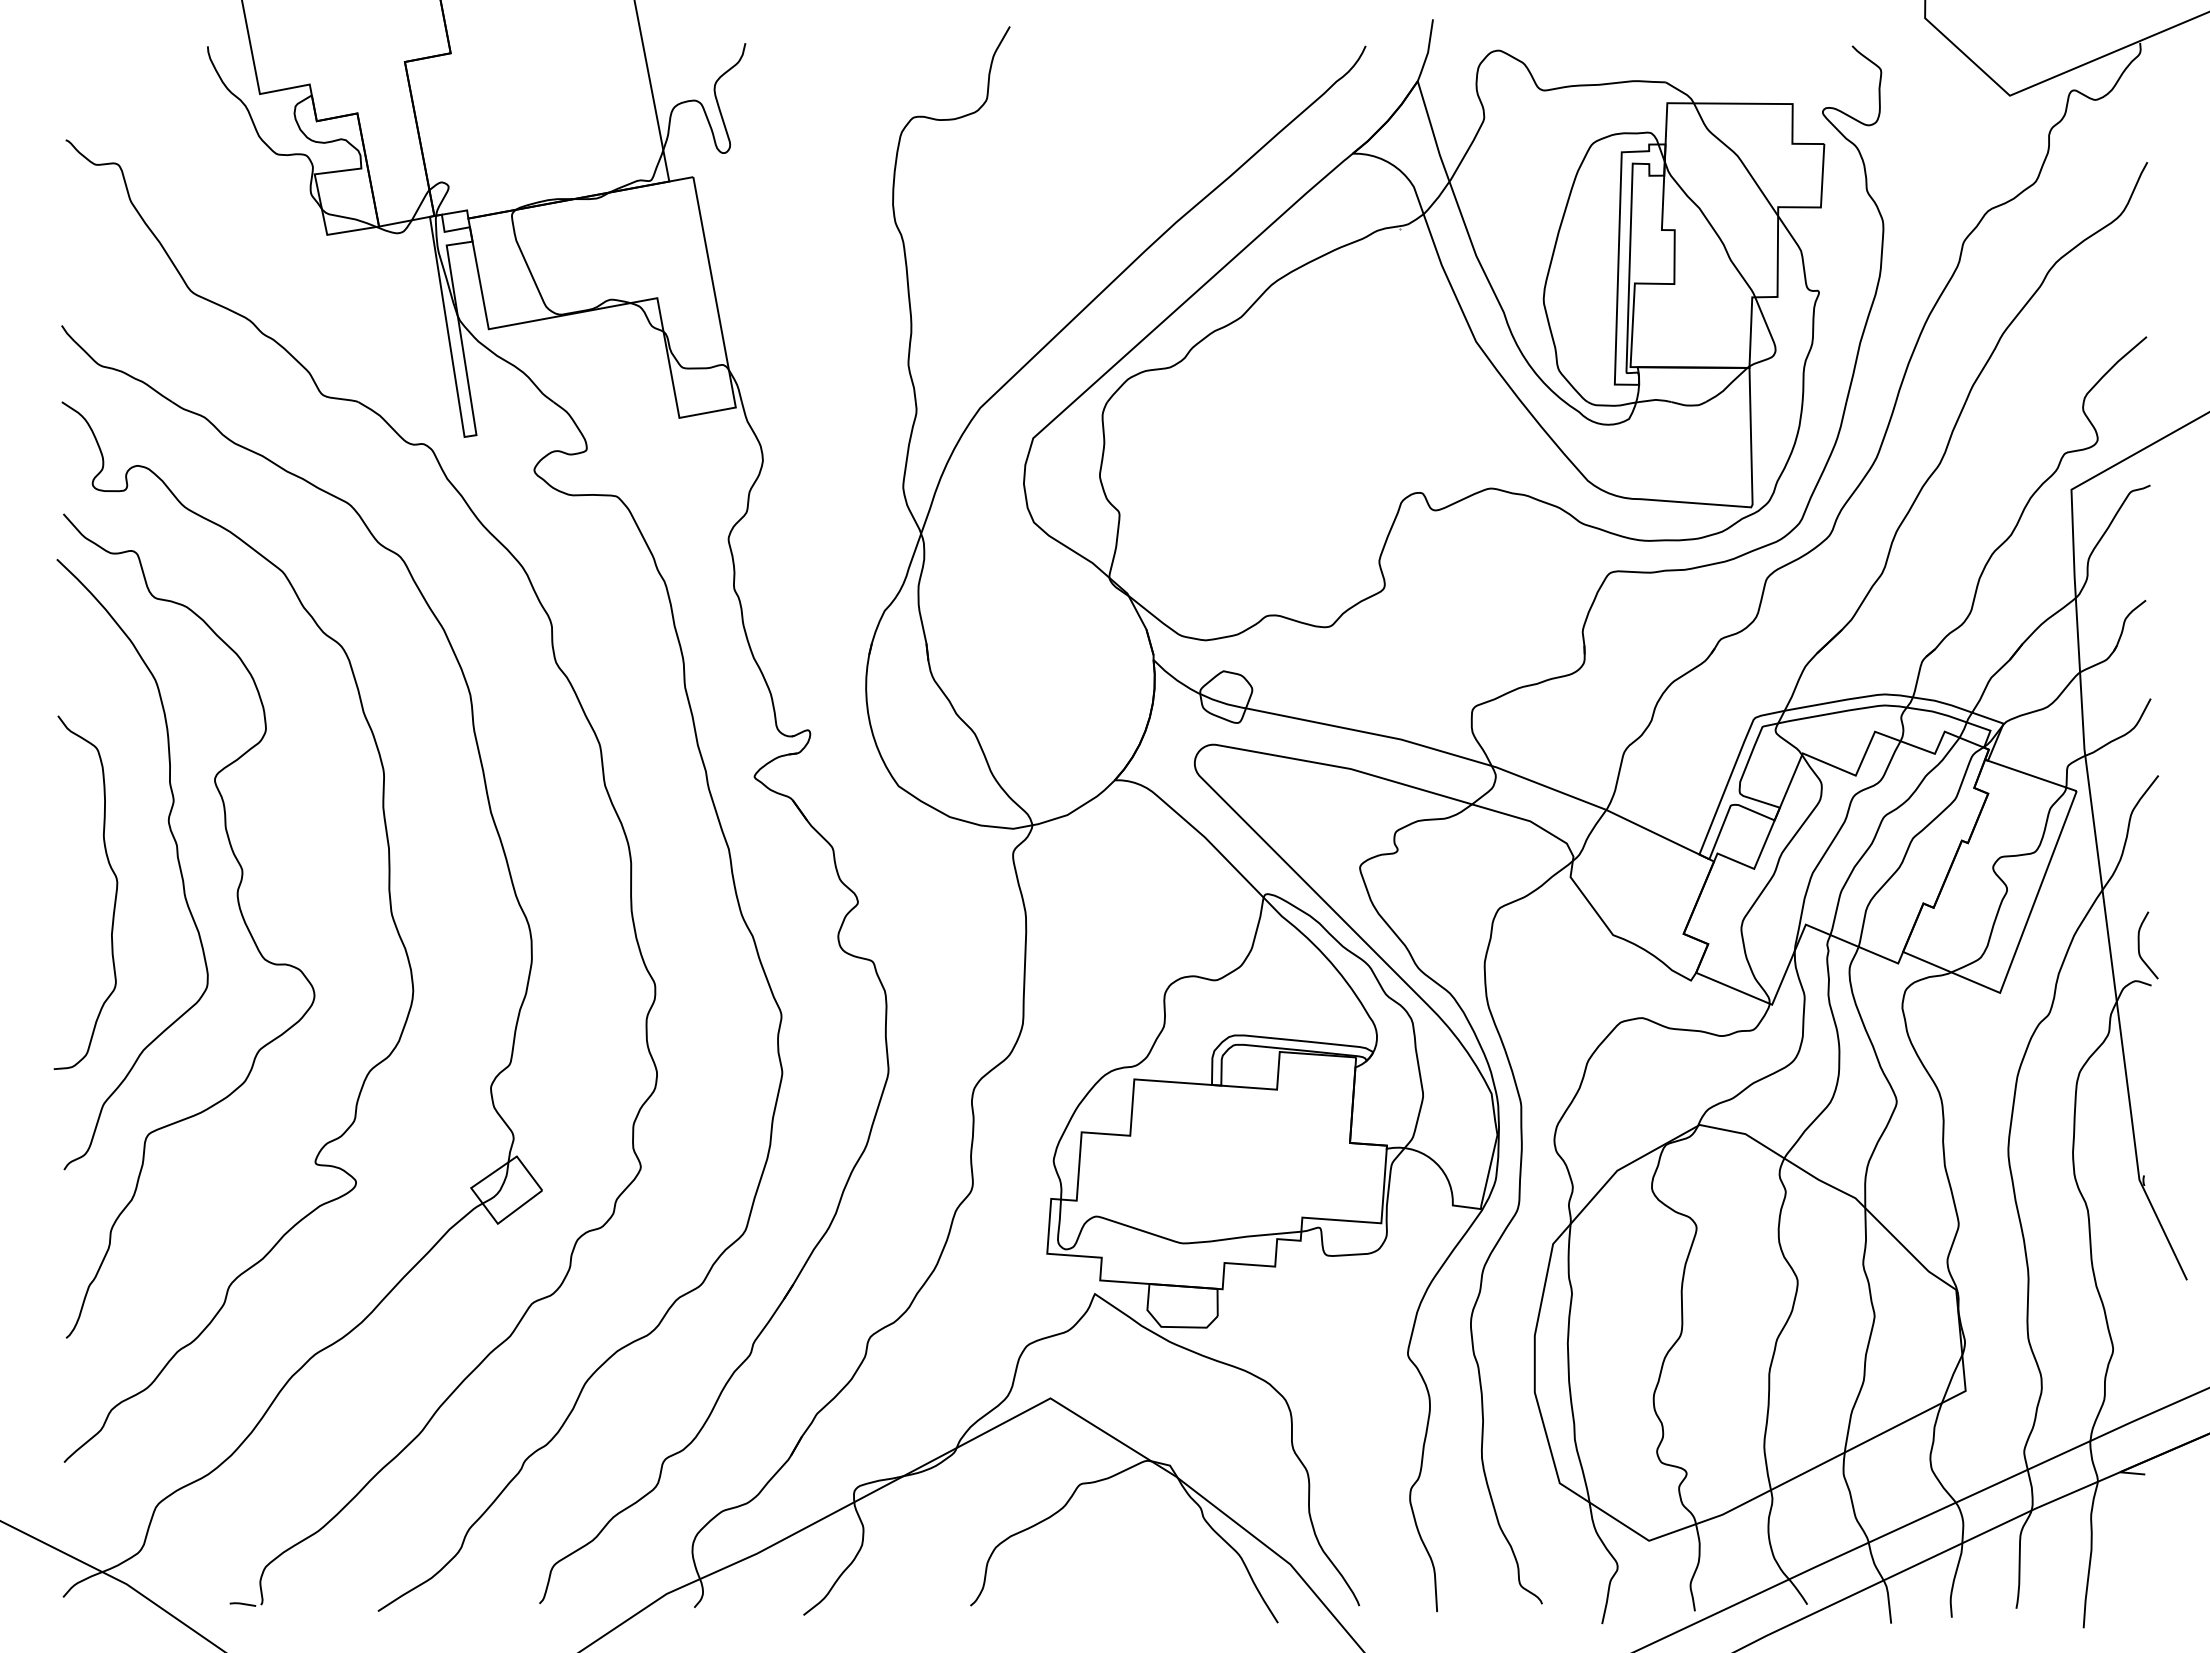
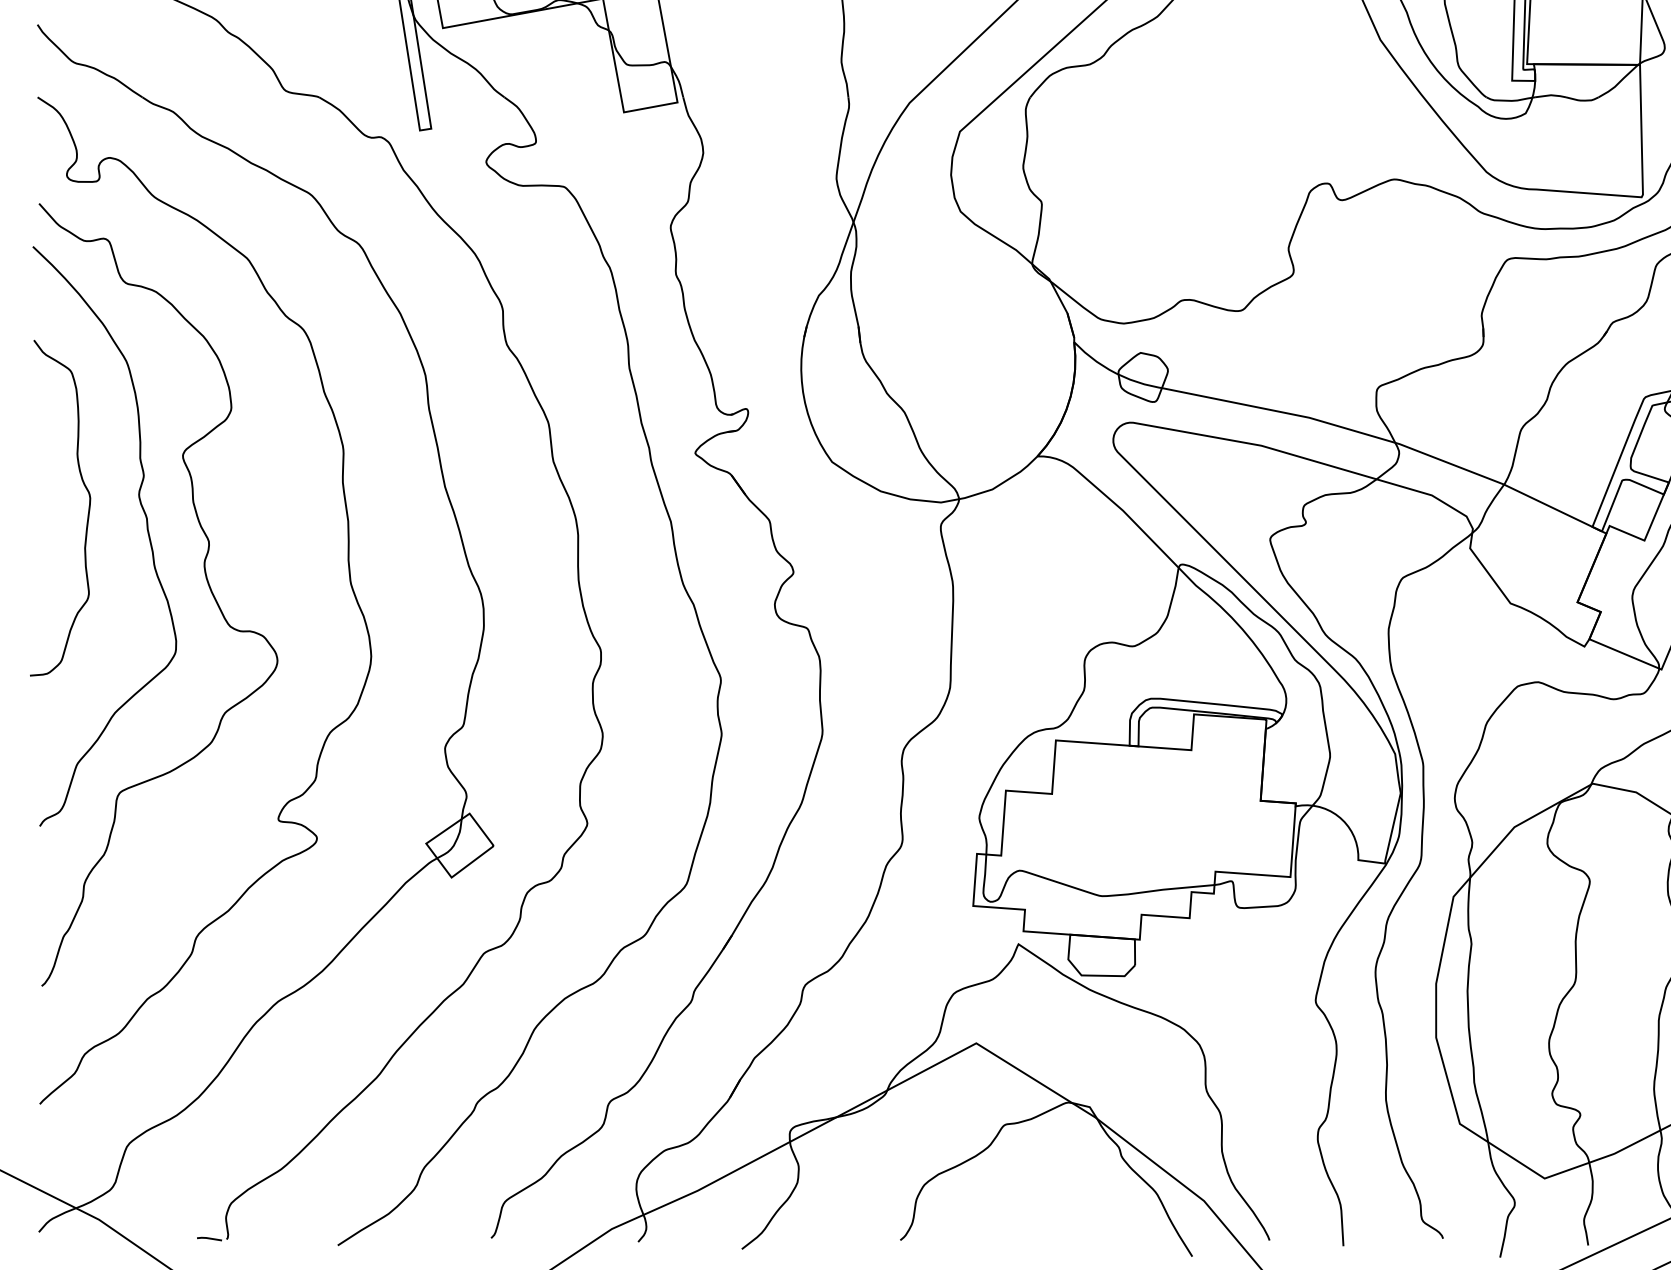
curve: (114, 898) -> (87, 513), moved

